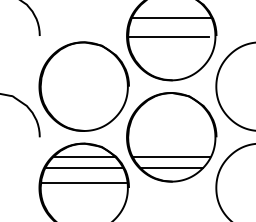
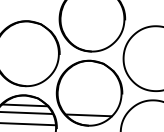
line: (171, 18) -> (92, 6), removed
line: (168, 37) -> (89, 20), removed
line: (171, 157) -> (88, 108), removed

